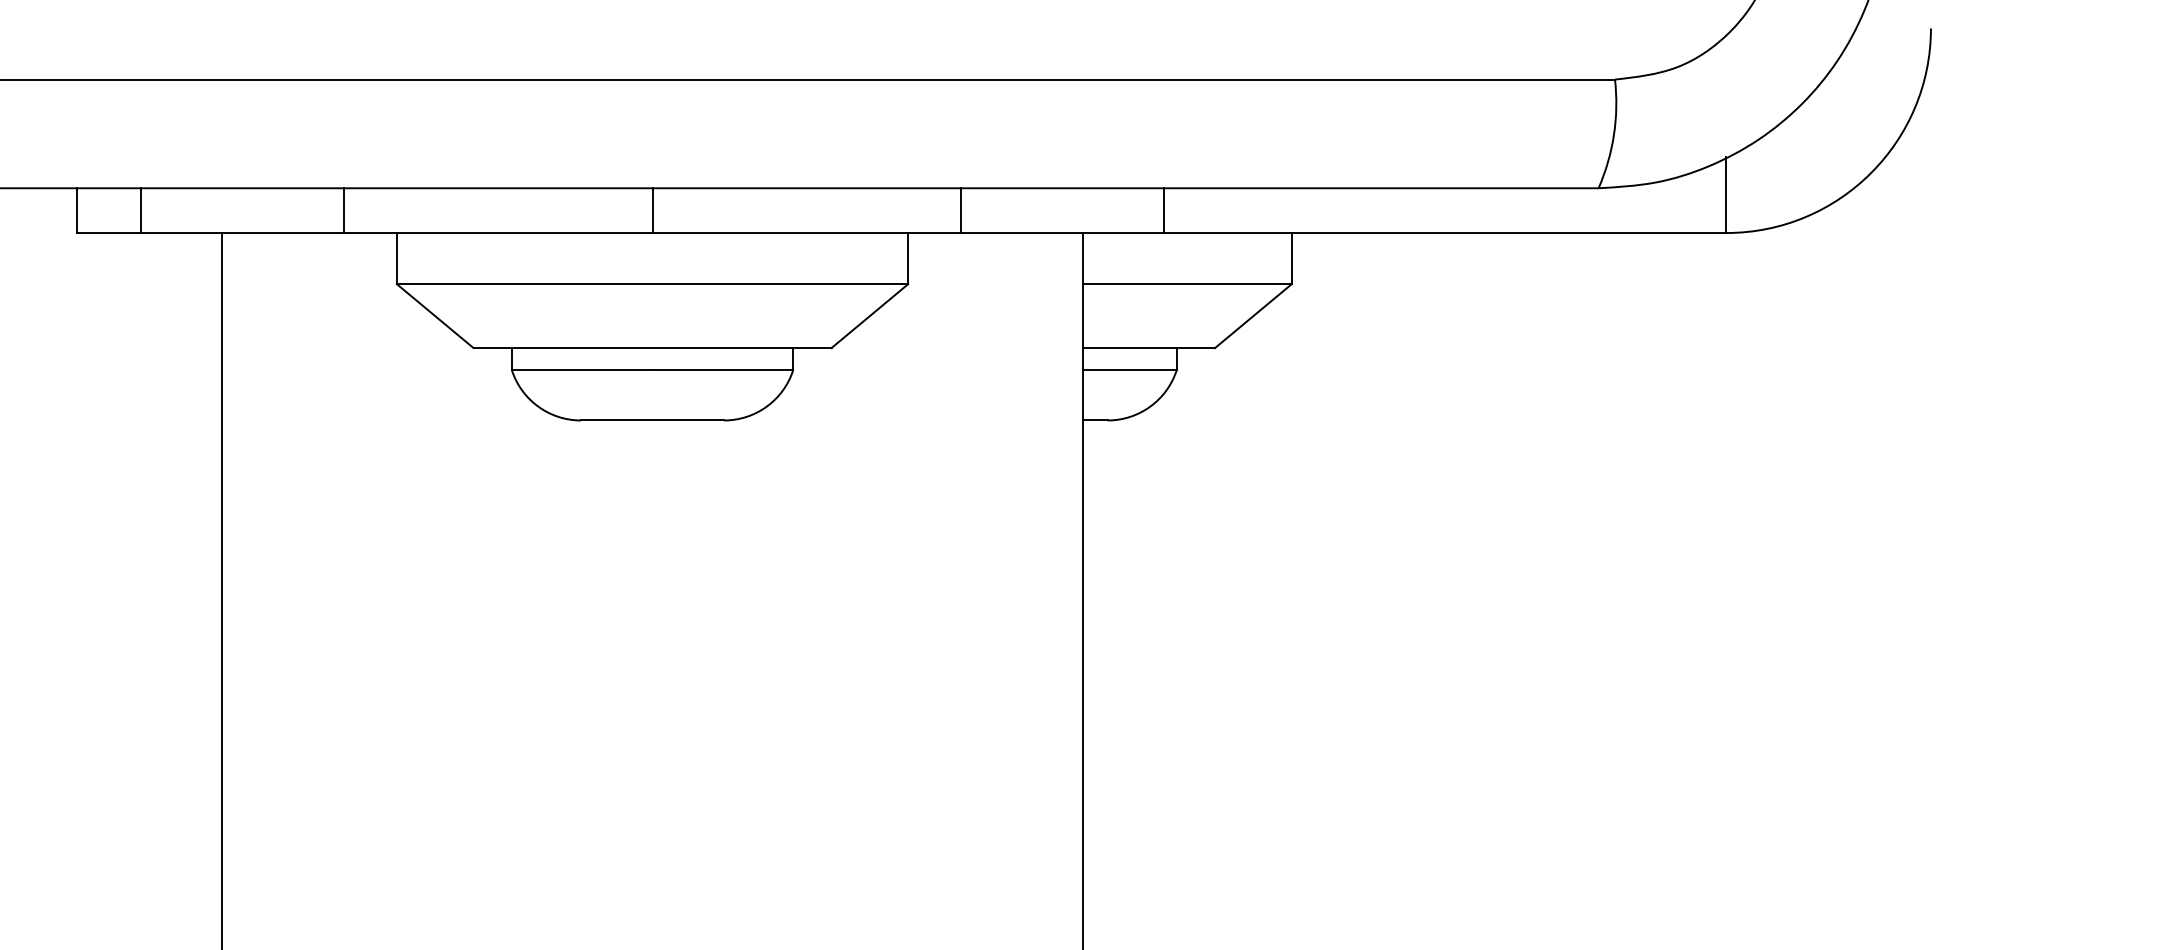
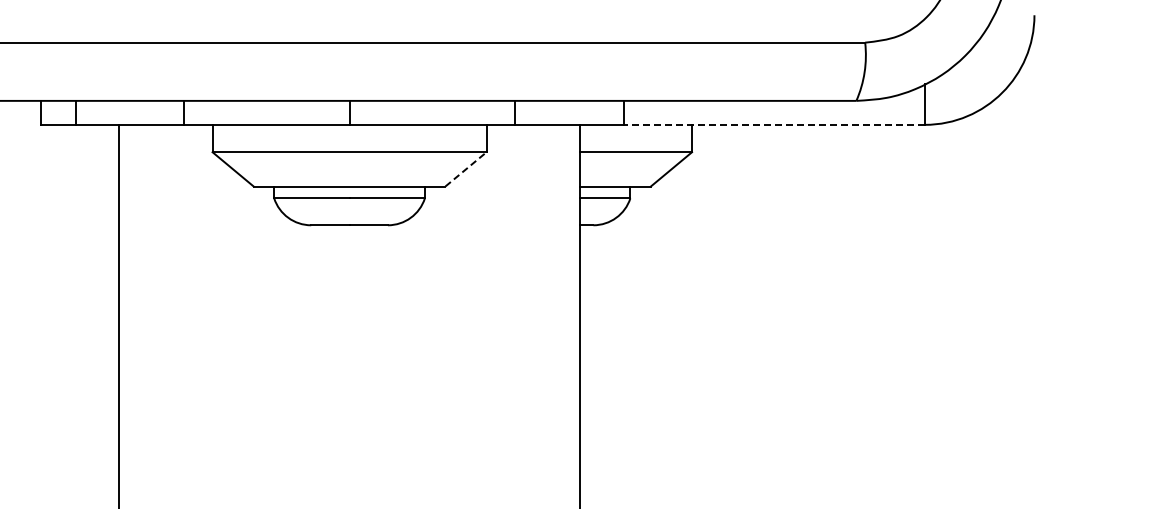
line: (1445, 232) -> (774, 124), solid -> dashed
line: (870, 316) -> (466, 169), solid -> dashed

